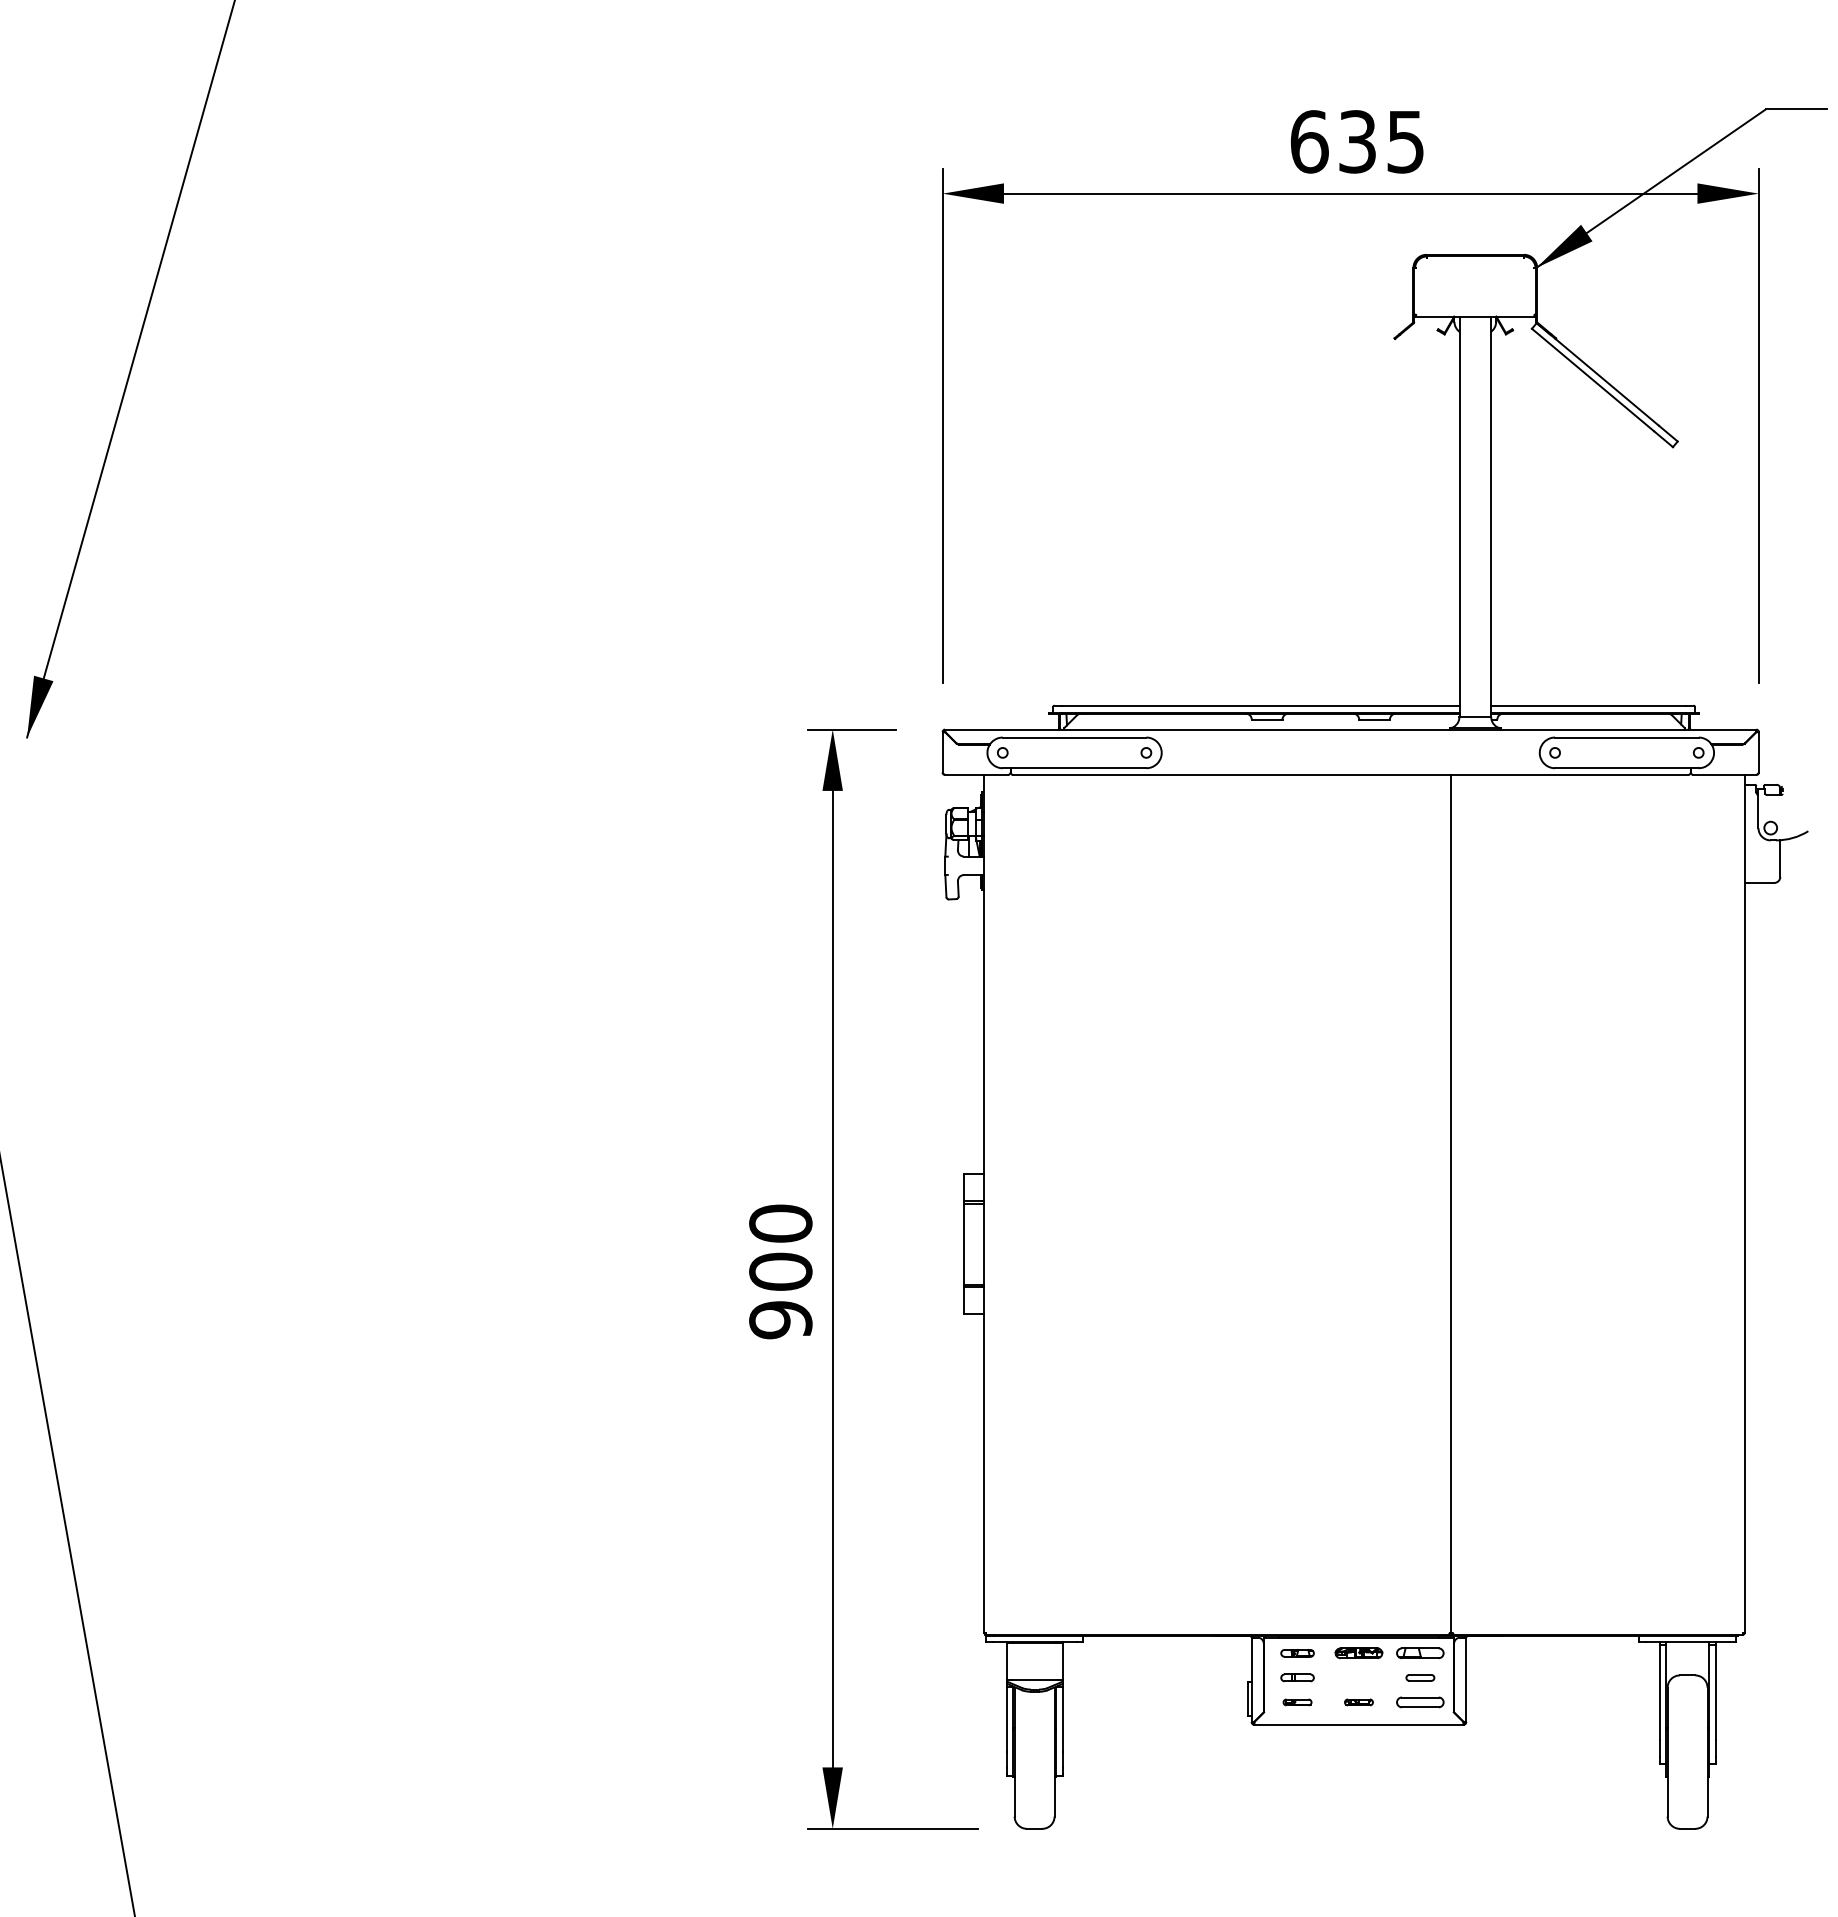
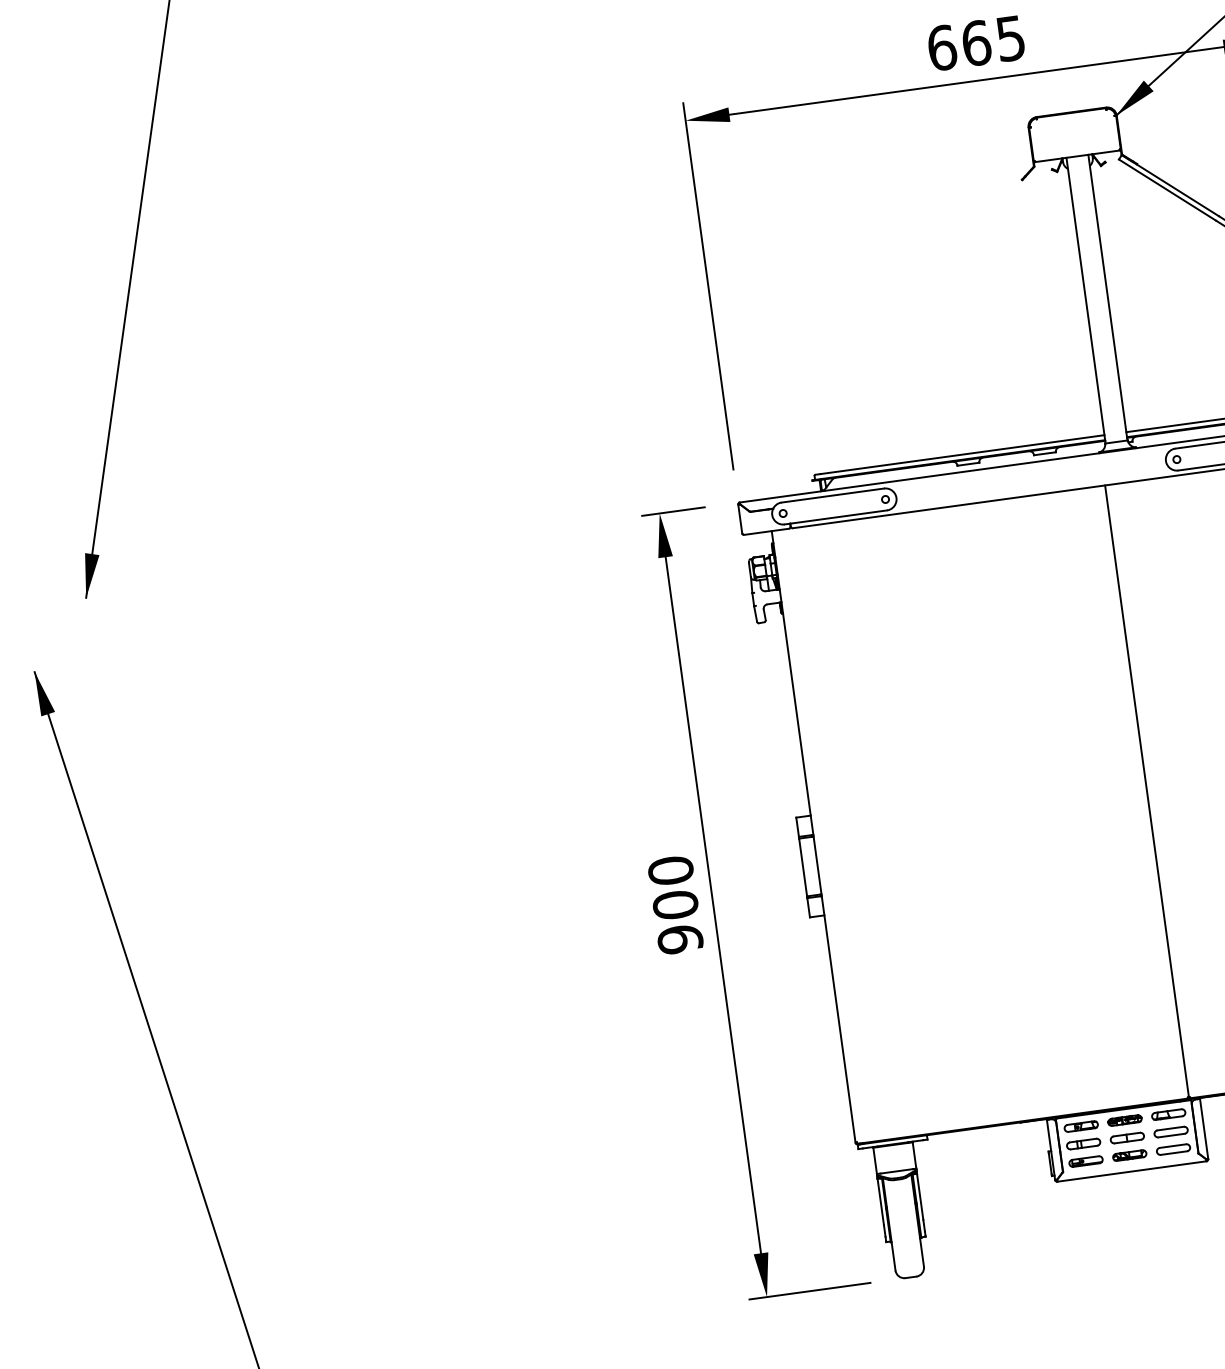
text: (1358, 141) -> (977, 42), 635 -> 665
part: (1297, 1653) -> (1081, 1126), size x1.43
part: (1297, 1677) -> (1083, 1143), size x1.43
part: (1358, 1677) -> (1127, 1137), added
part: (1420, 1677) -> (1171, 1131), size x1.67
part: (1297, 1702) -> (1085, 1161), size x1.67
part: (1358, 1702) -> (1129, 1155), size x1.67

